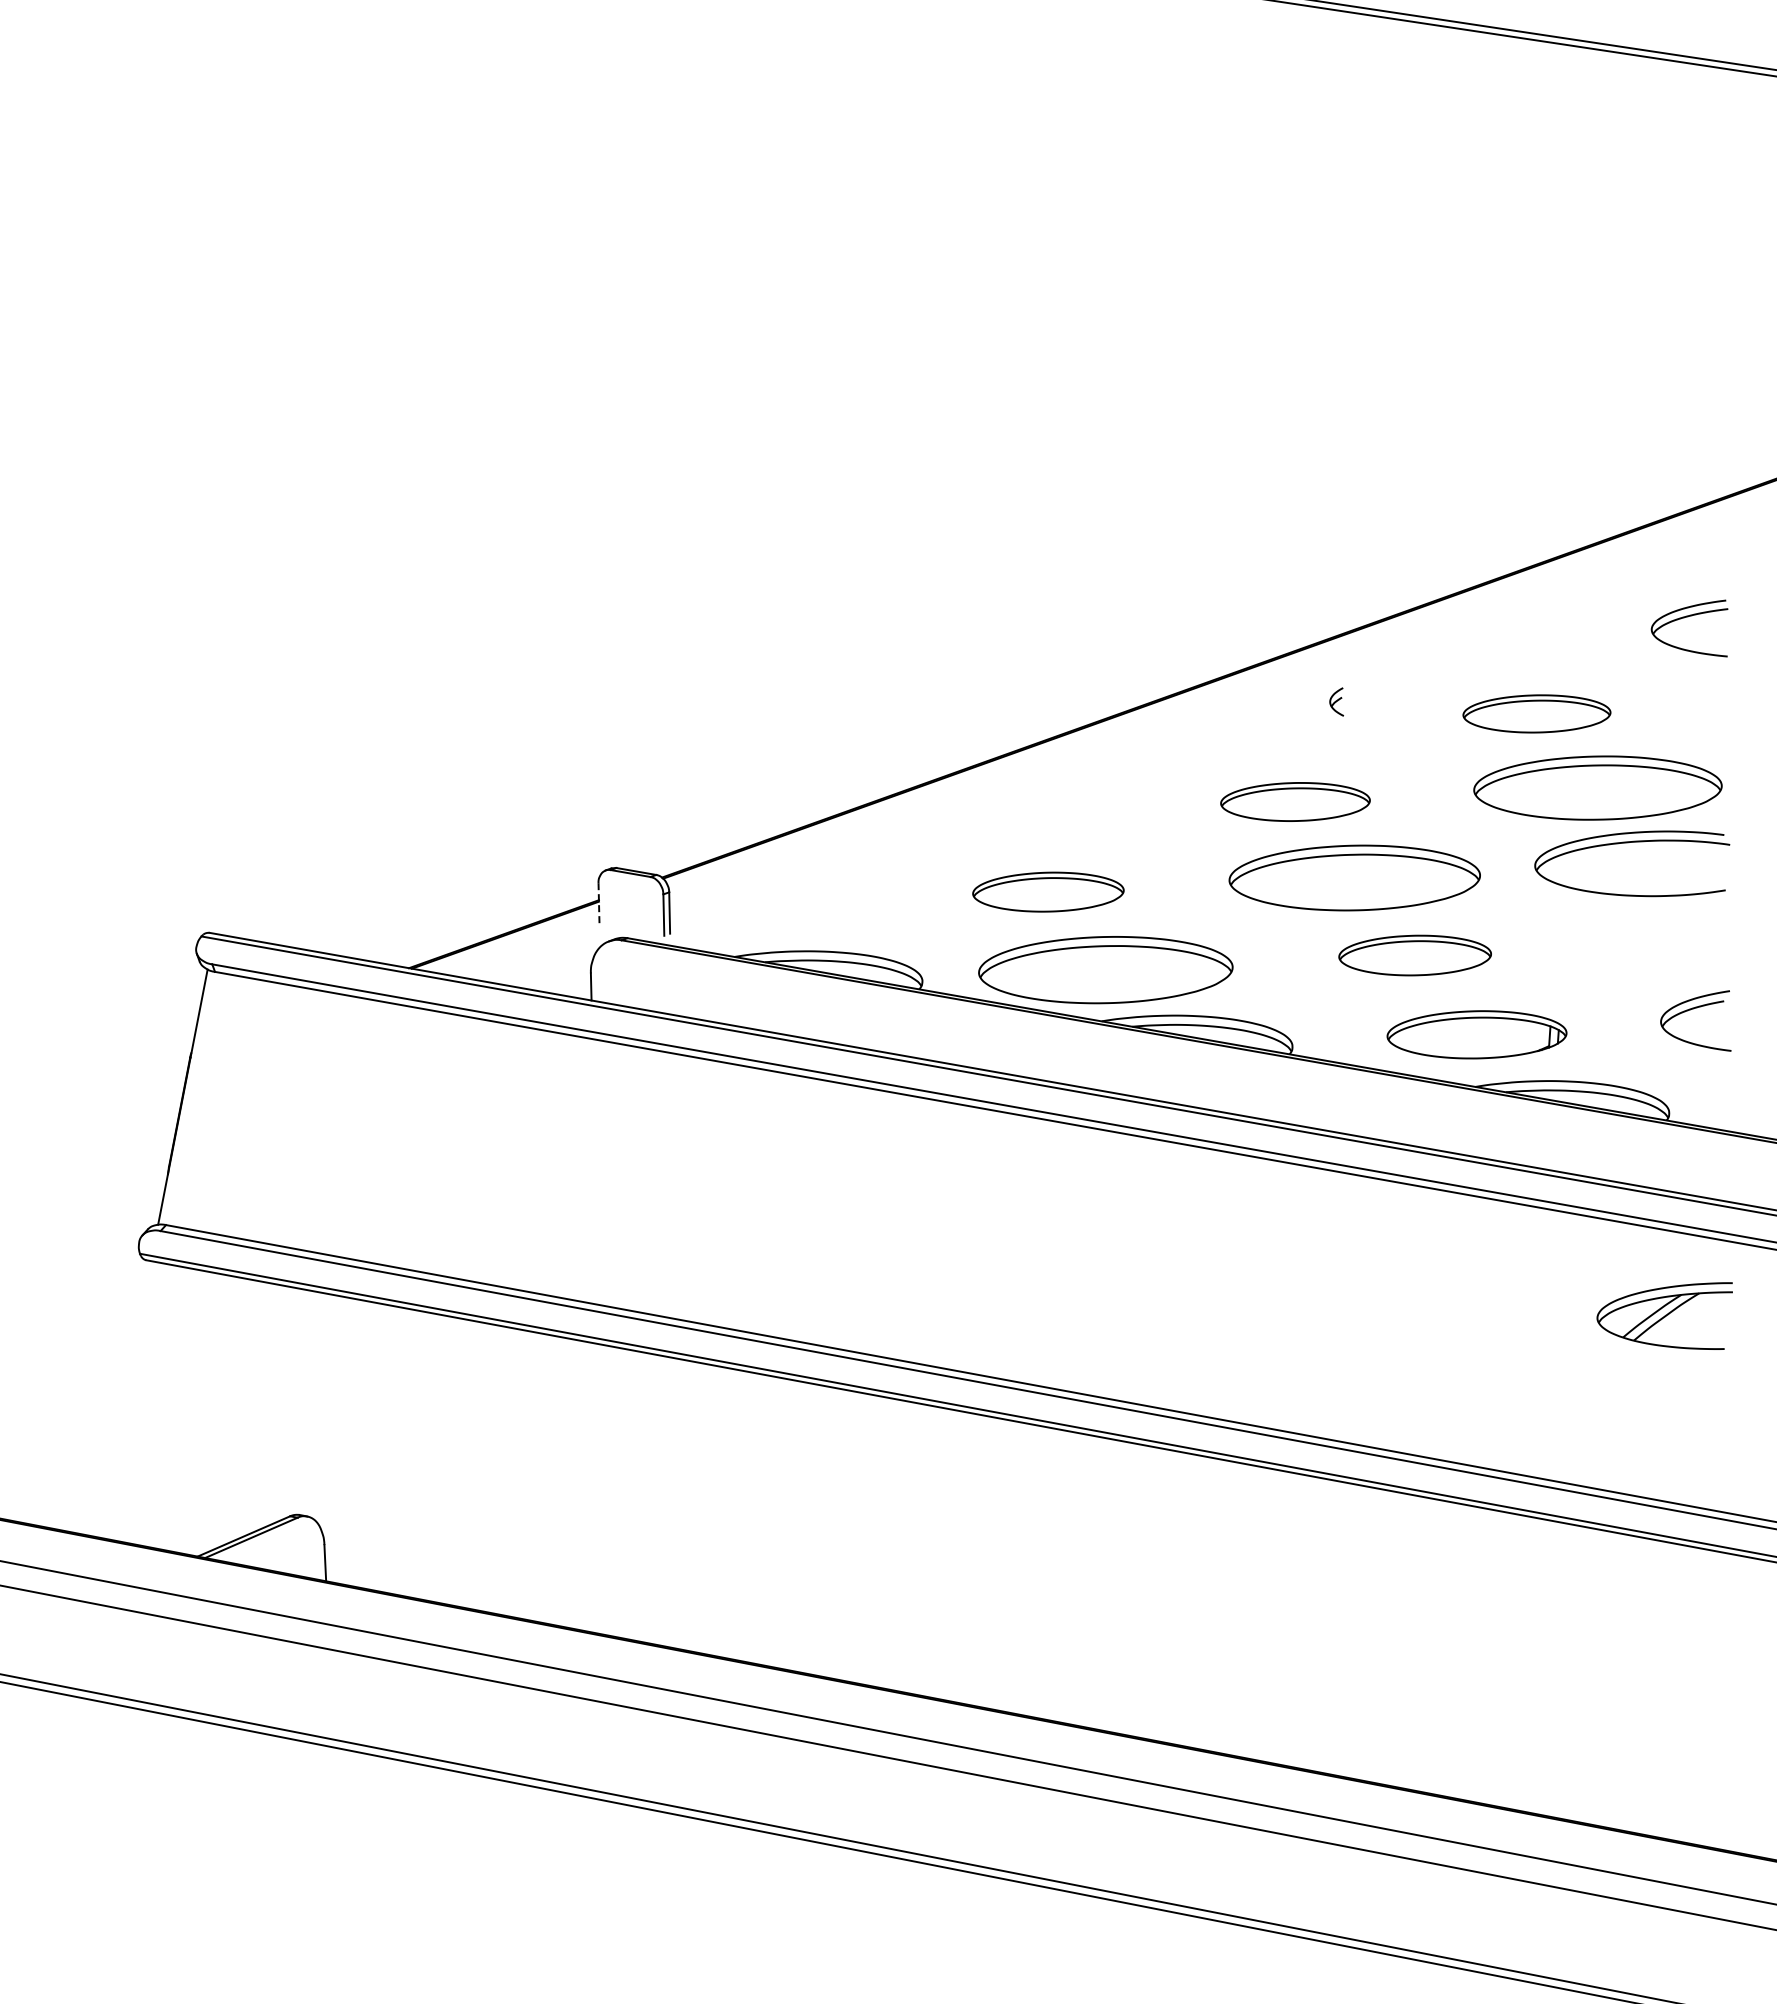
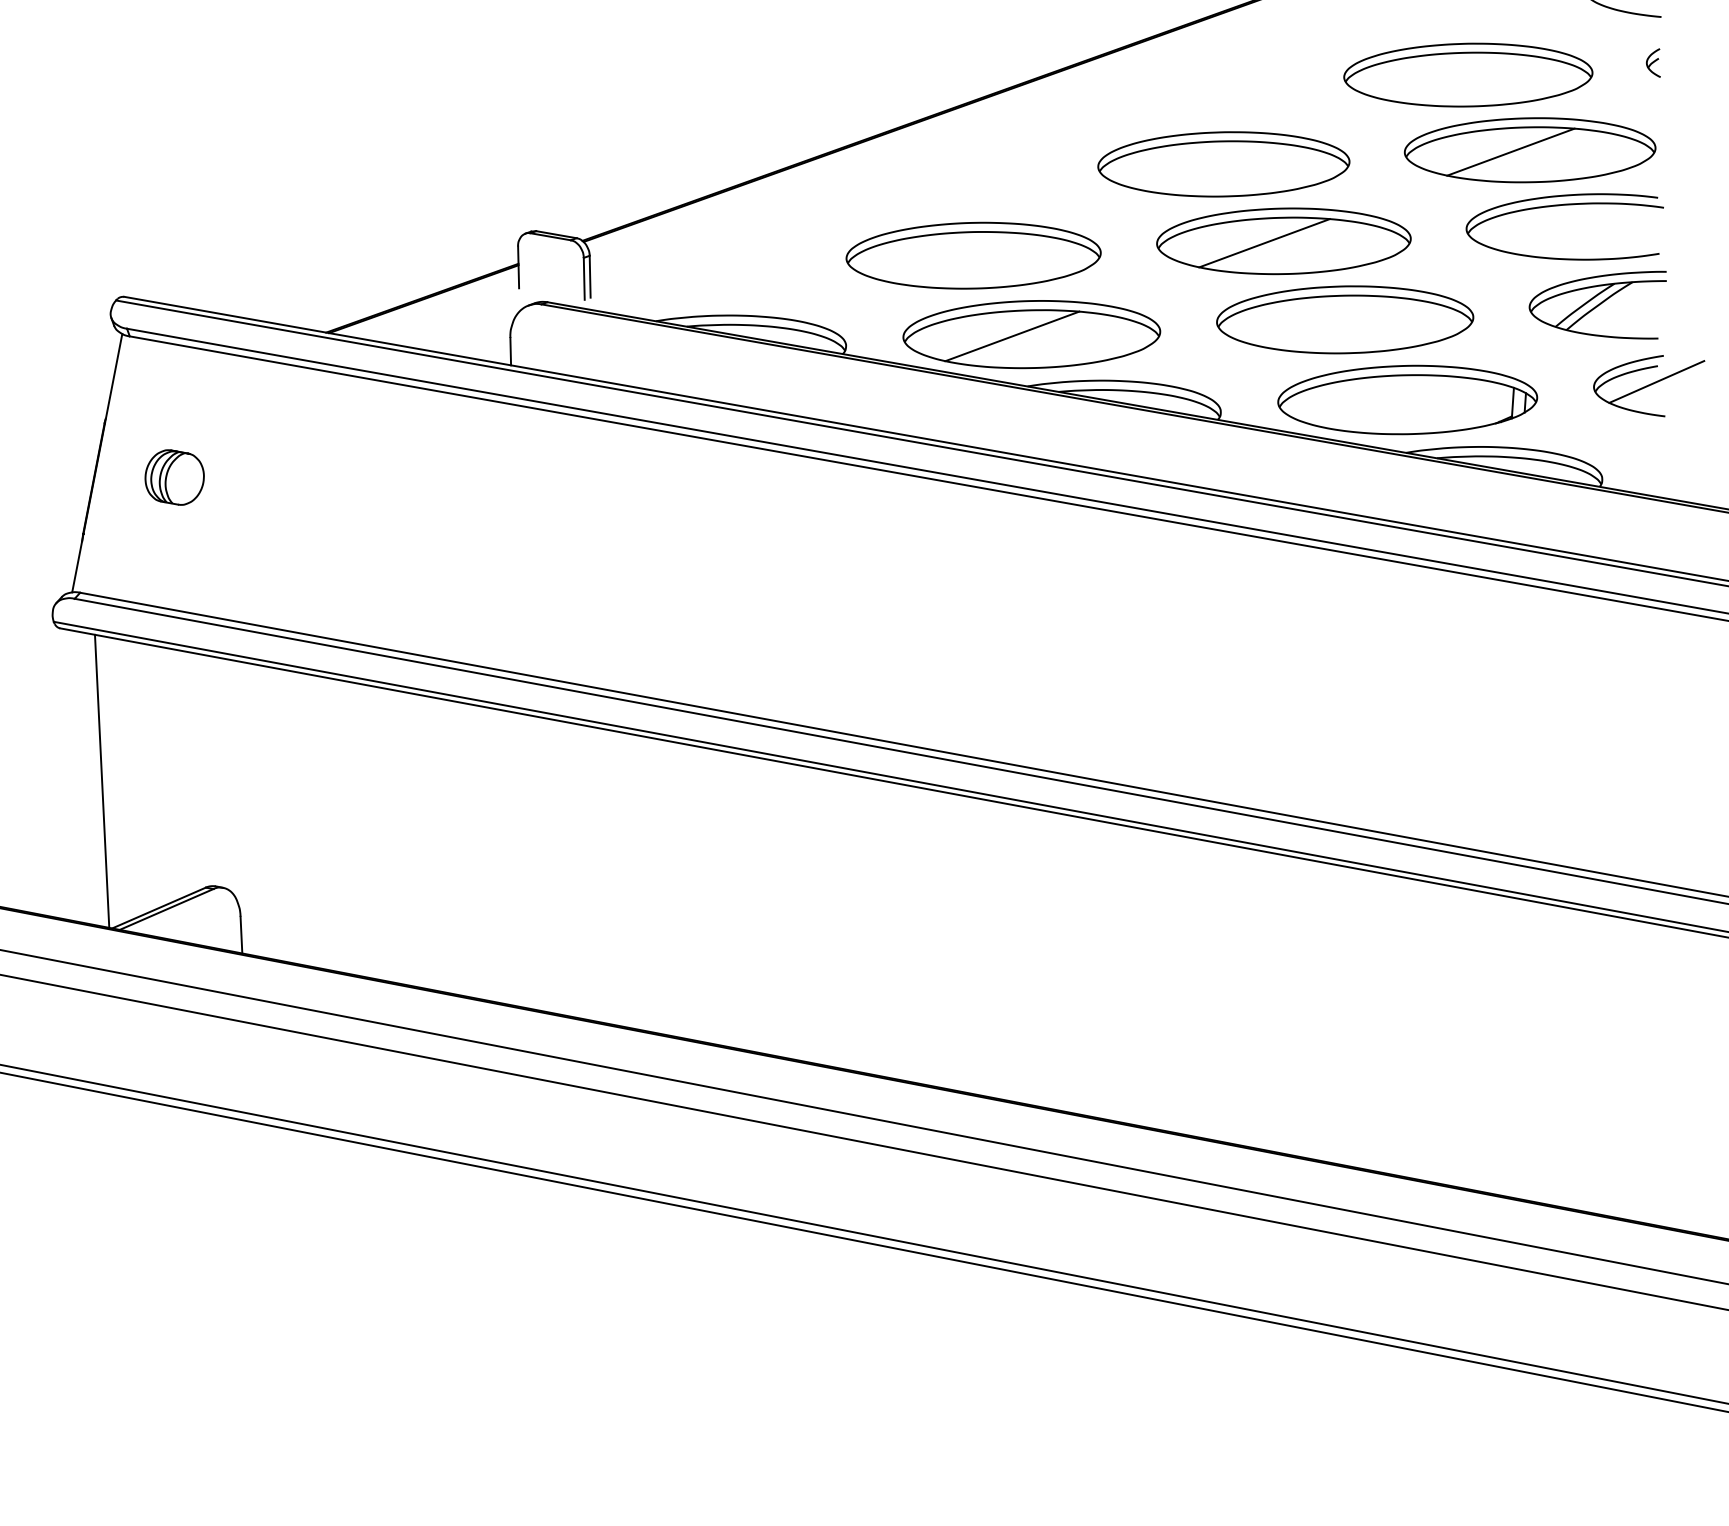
part: (1336, 701) -> (1653, 62), moved
part: (1536, 713) -> (1467, 74), size x1.67
line: (1578, 789) -> (1510, 151), added
part: (1295, 801) -> (1223, 163), size x1.67
line: (1335, 879) -> (1264, 242), added
part: (1048, 891) -> (973, 254), size x1.67
line: (599, 903) -> (519, 267), dashed -> solid
part: (1414, 955) -> (1344, 319), size x1.67
line: (1086, 971) -> (1012, 335), added
line: (1722, 1016) -> (1656, 381), added
part: (1476, 1034) -> (1407, 399), size x1.43
part: (259, 1111) -> (174, 477), added
part: (1664, 1315) -> (1597, 304), moved
line: (187, 1411) -> (101, 781), added

